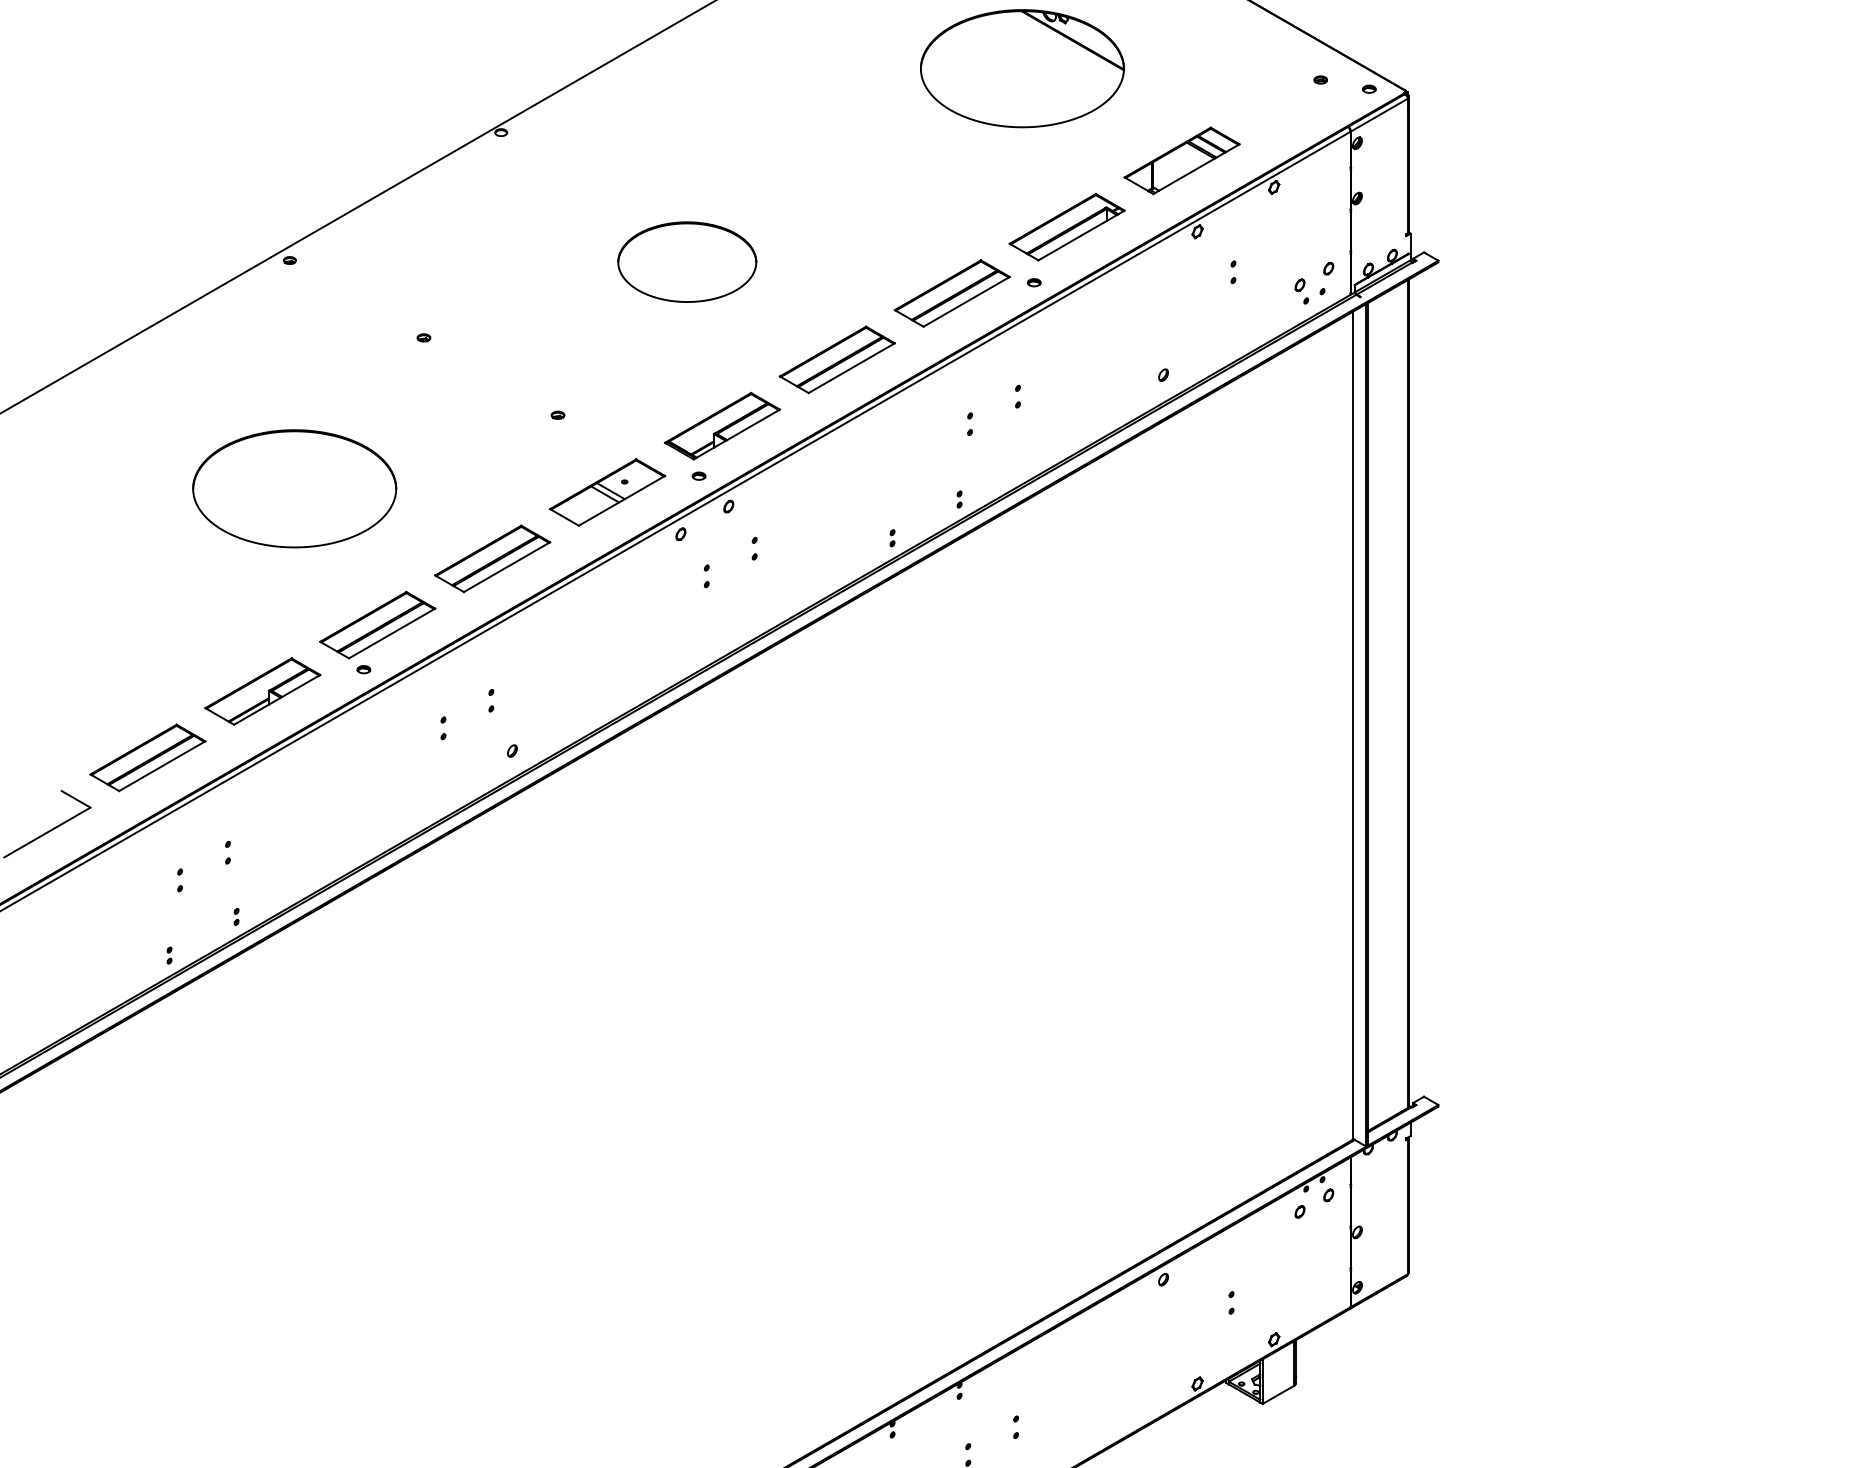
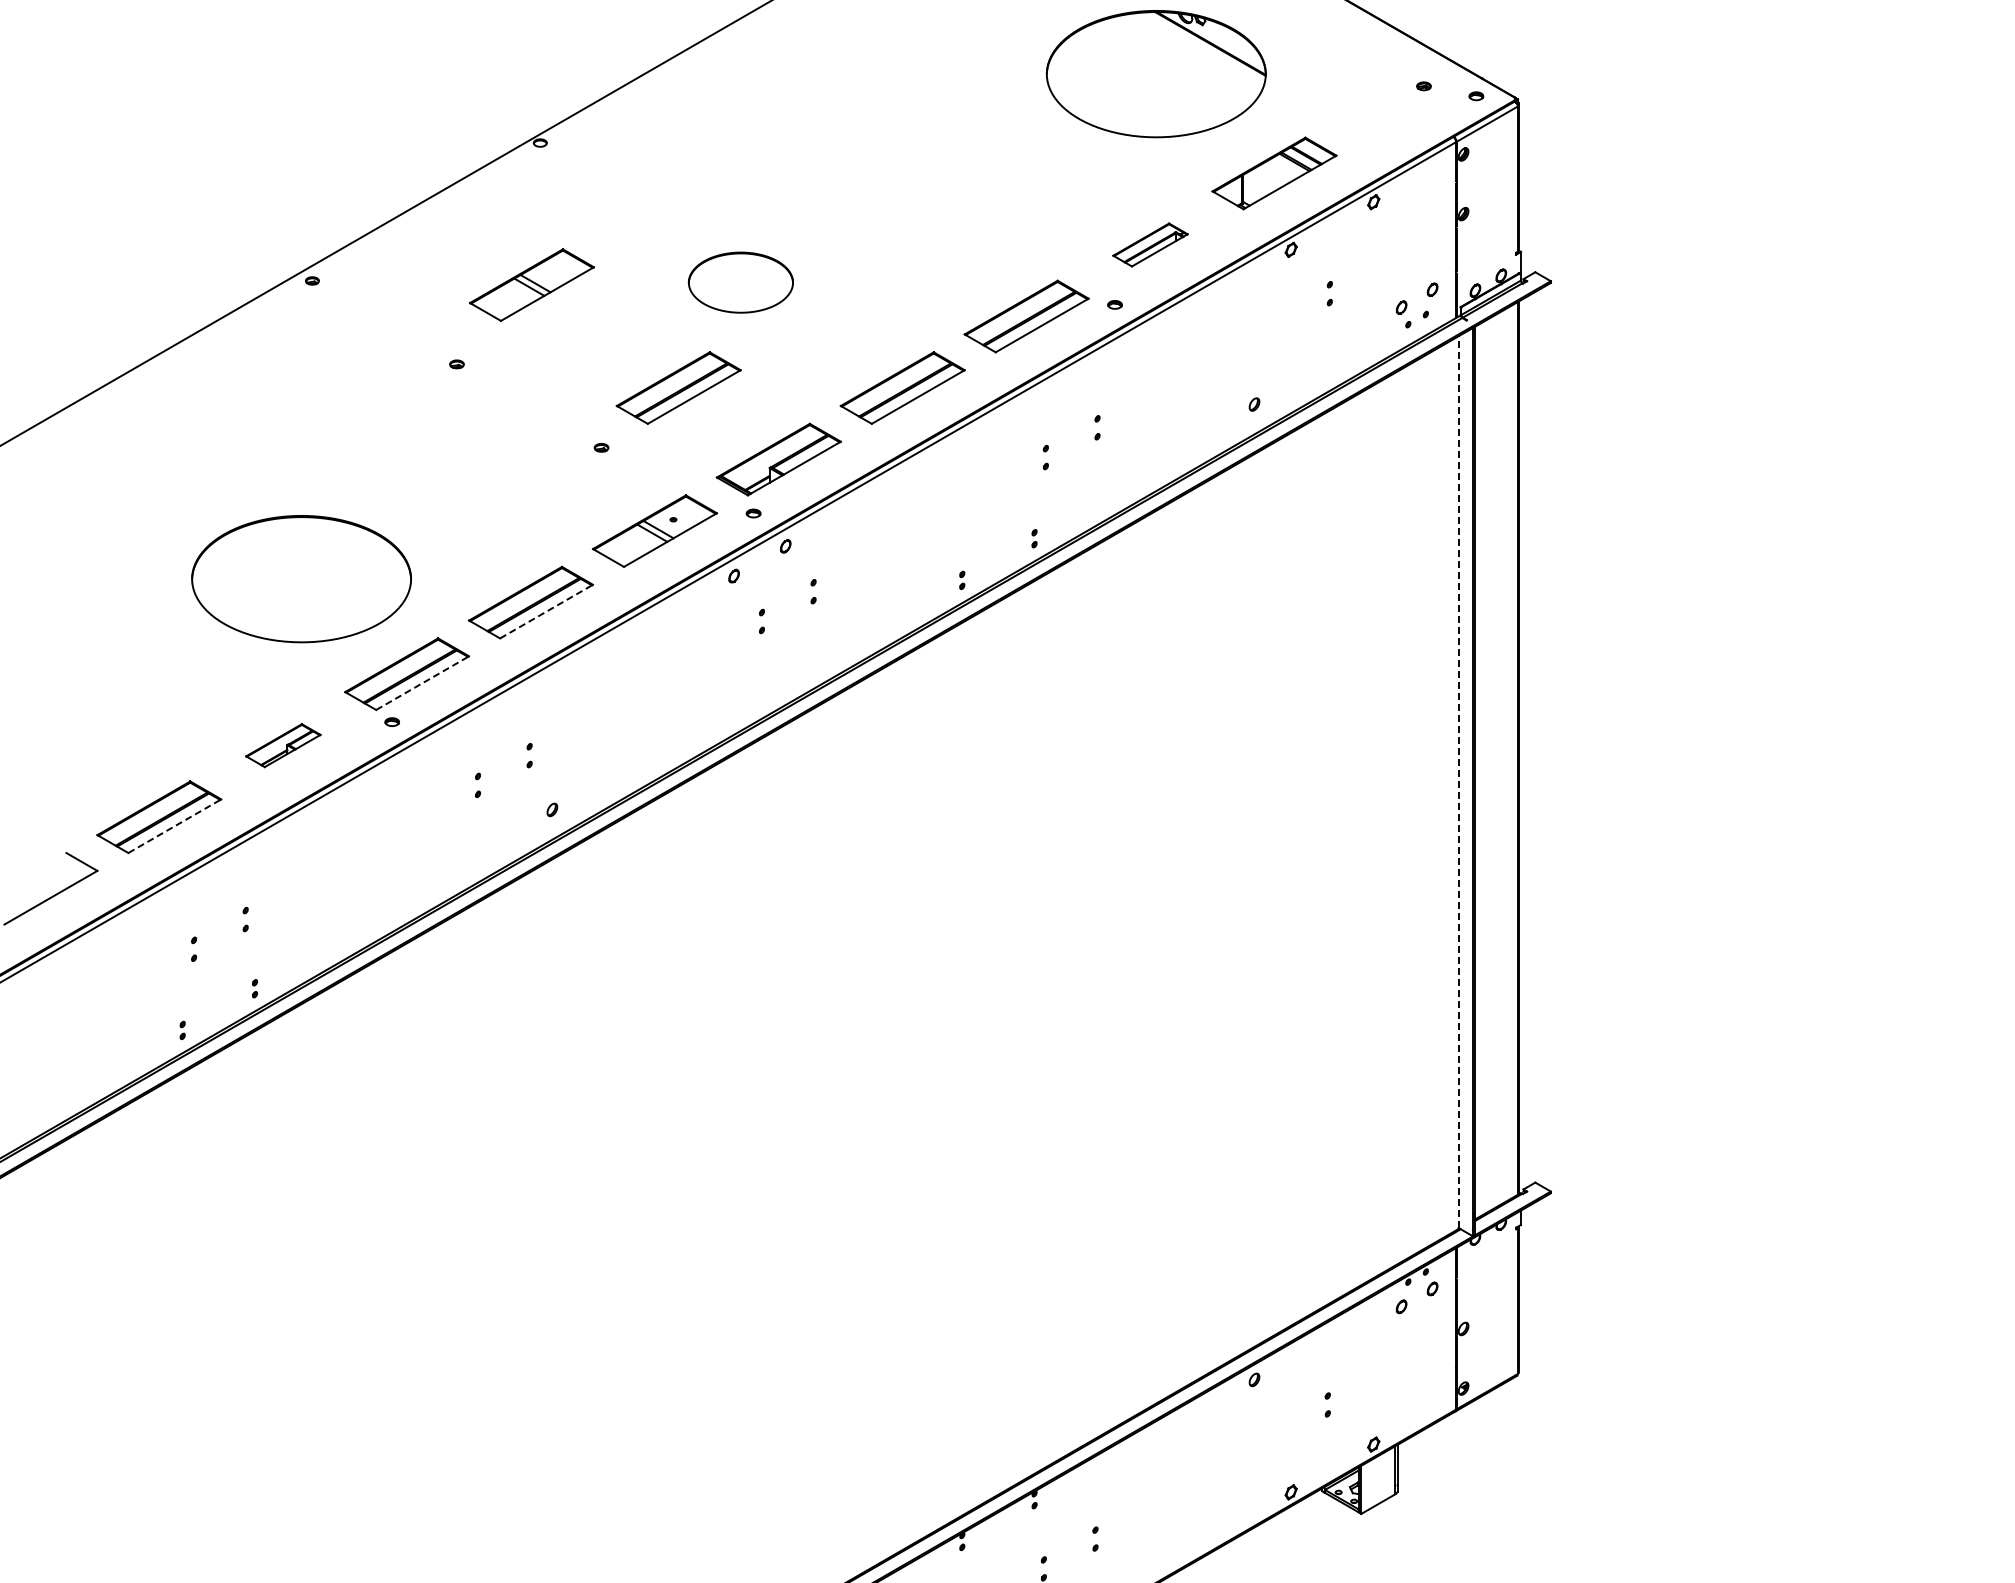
part: (1021, 69) -> (1155, 74), moved
part: (1067, 226) -> (1150, 244), size x0.6
part: (686, 261) -> (740, 282), size x0.7
part: (493, 263) -> (531, 284), added
part: (629, 359) -> (678, 387), added
part: (294, 489) -> (301, 579), moved
line: (506, 567) -> (546, 611), solid -> dashed
line: (391, 633) -> (422, 683), solid -> dashed
part: (263, 691) -> (283, 745), size x0.6
line: (1352, 725) -> (1458, 782), solid -> dashed
line: (161, 766) -> (174, 826), solid -> dashed

